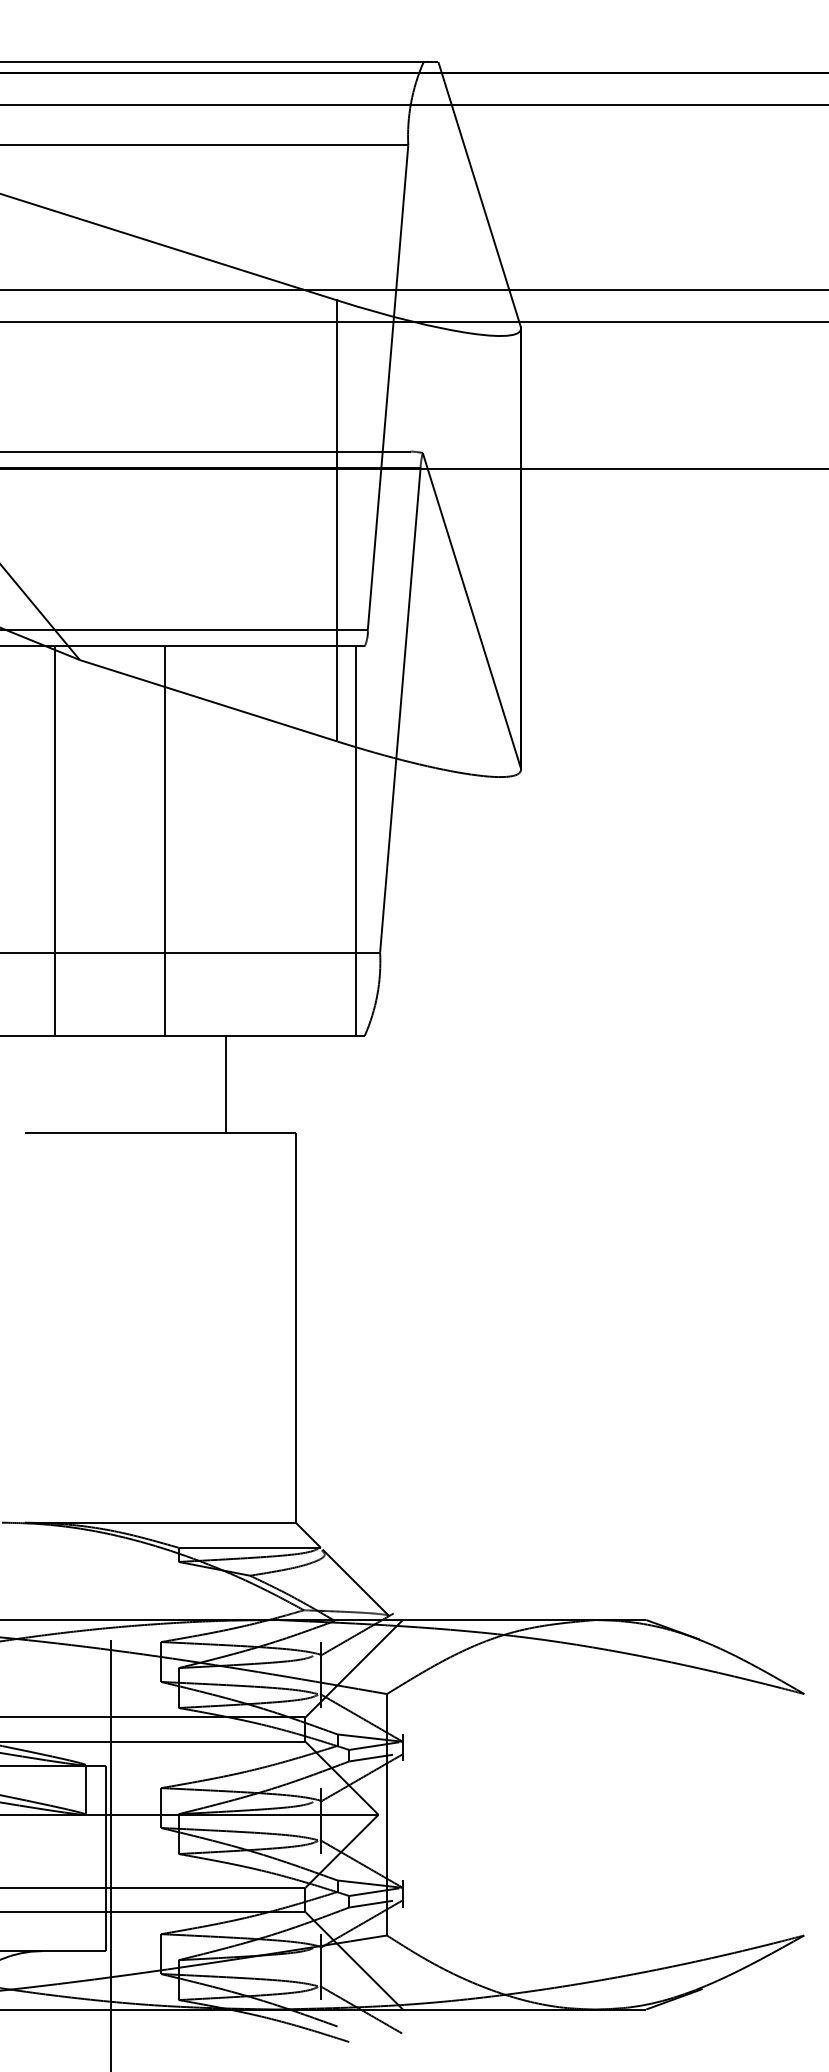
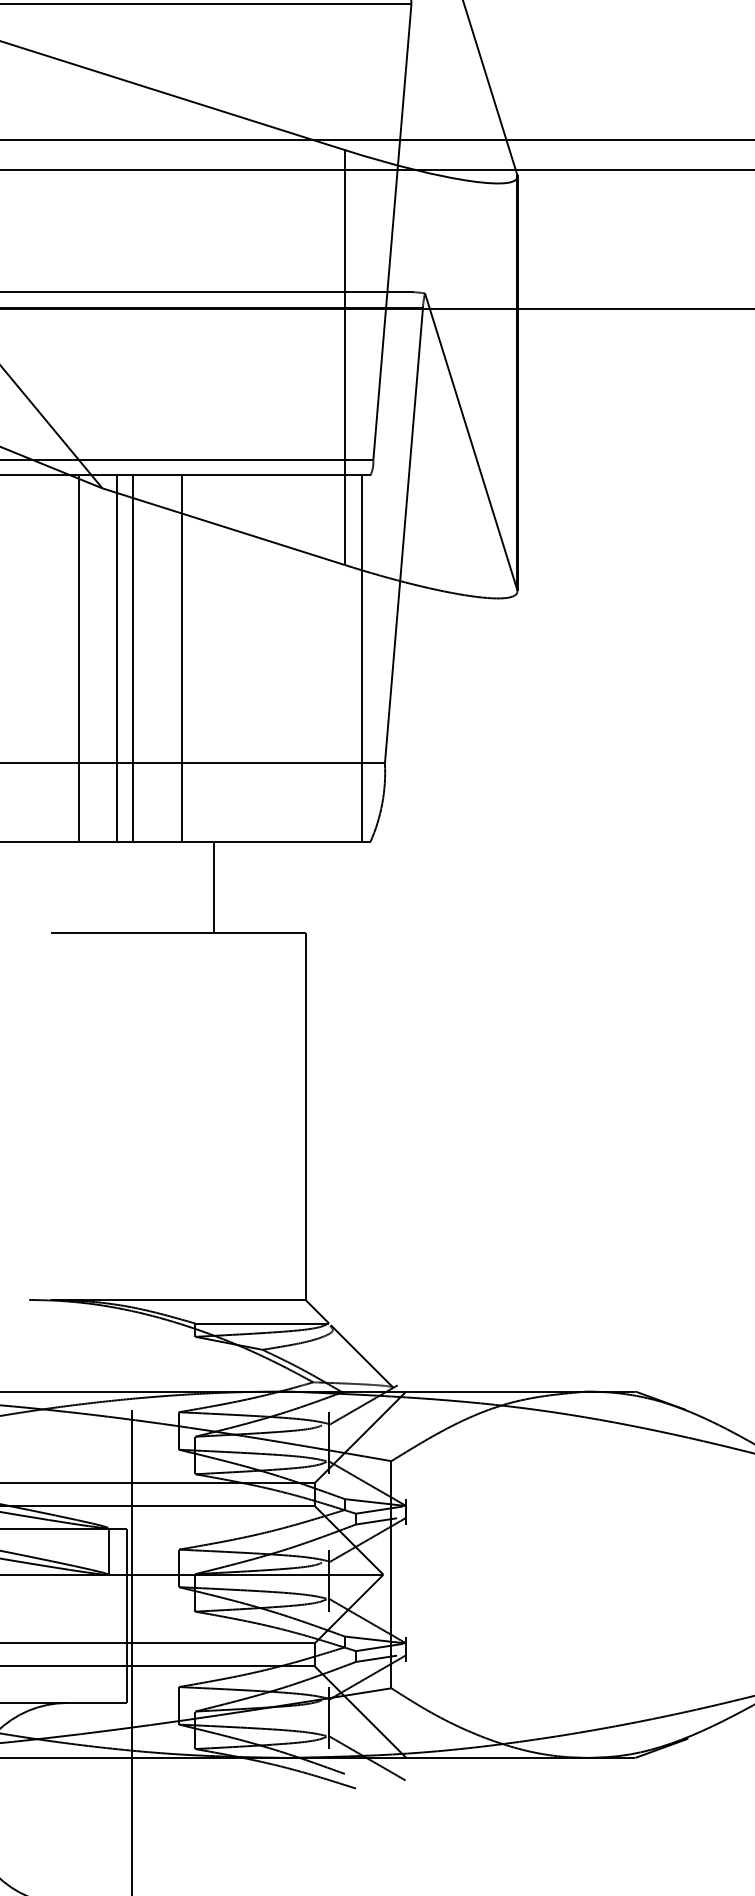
line: (95, 840) -> (117, 658), added
line: (112, 840) -> (133, 658), added
line: (226, 1084) -> (214, 887), moved

